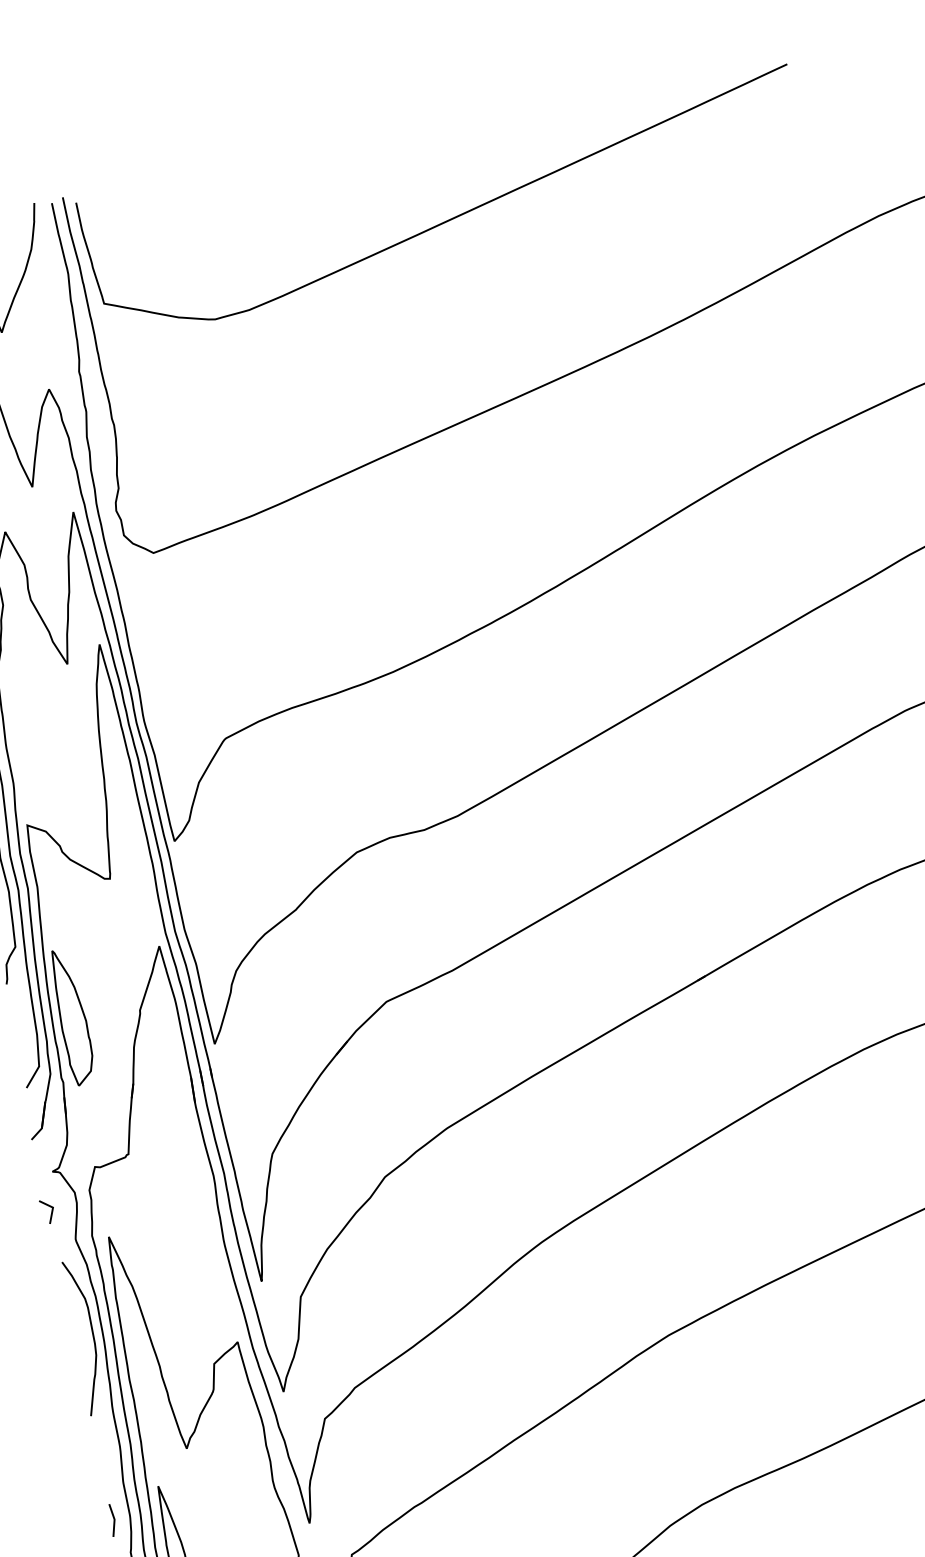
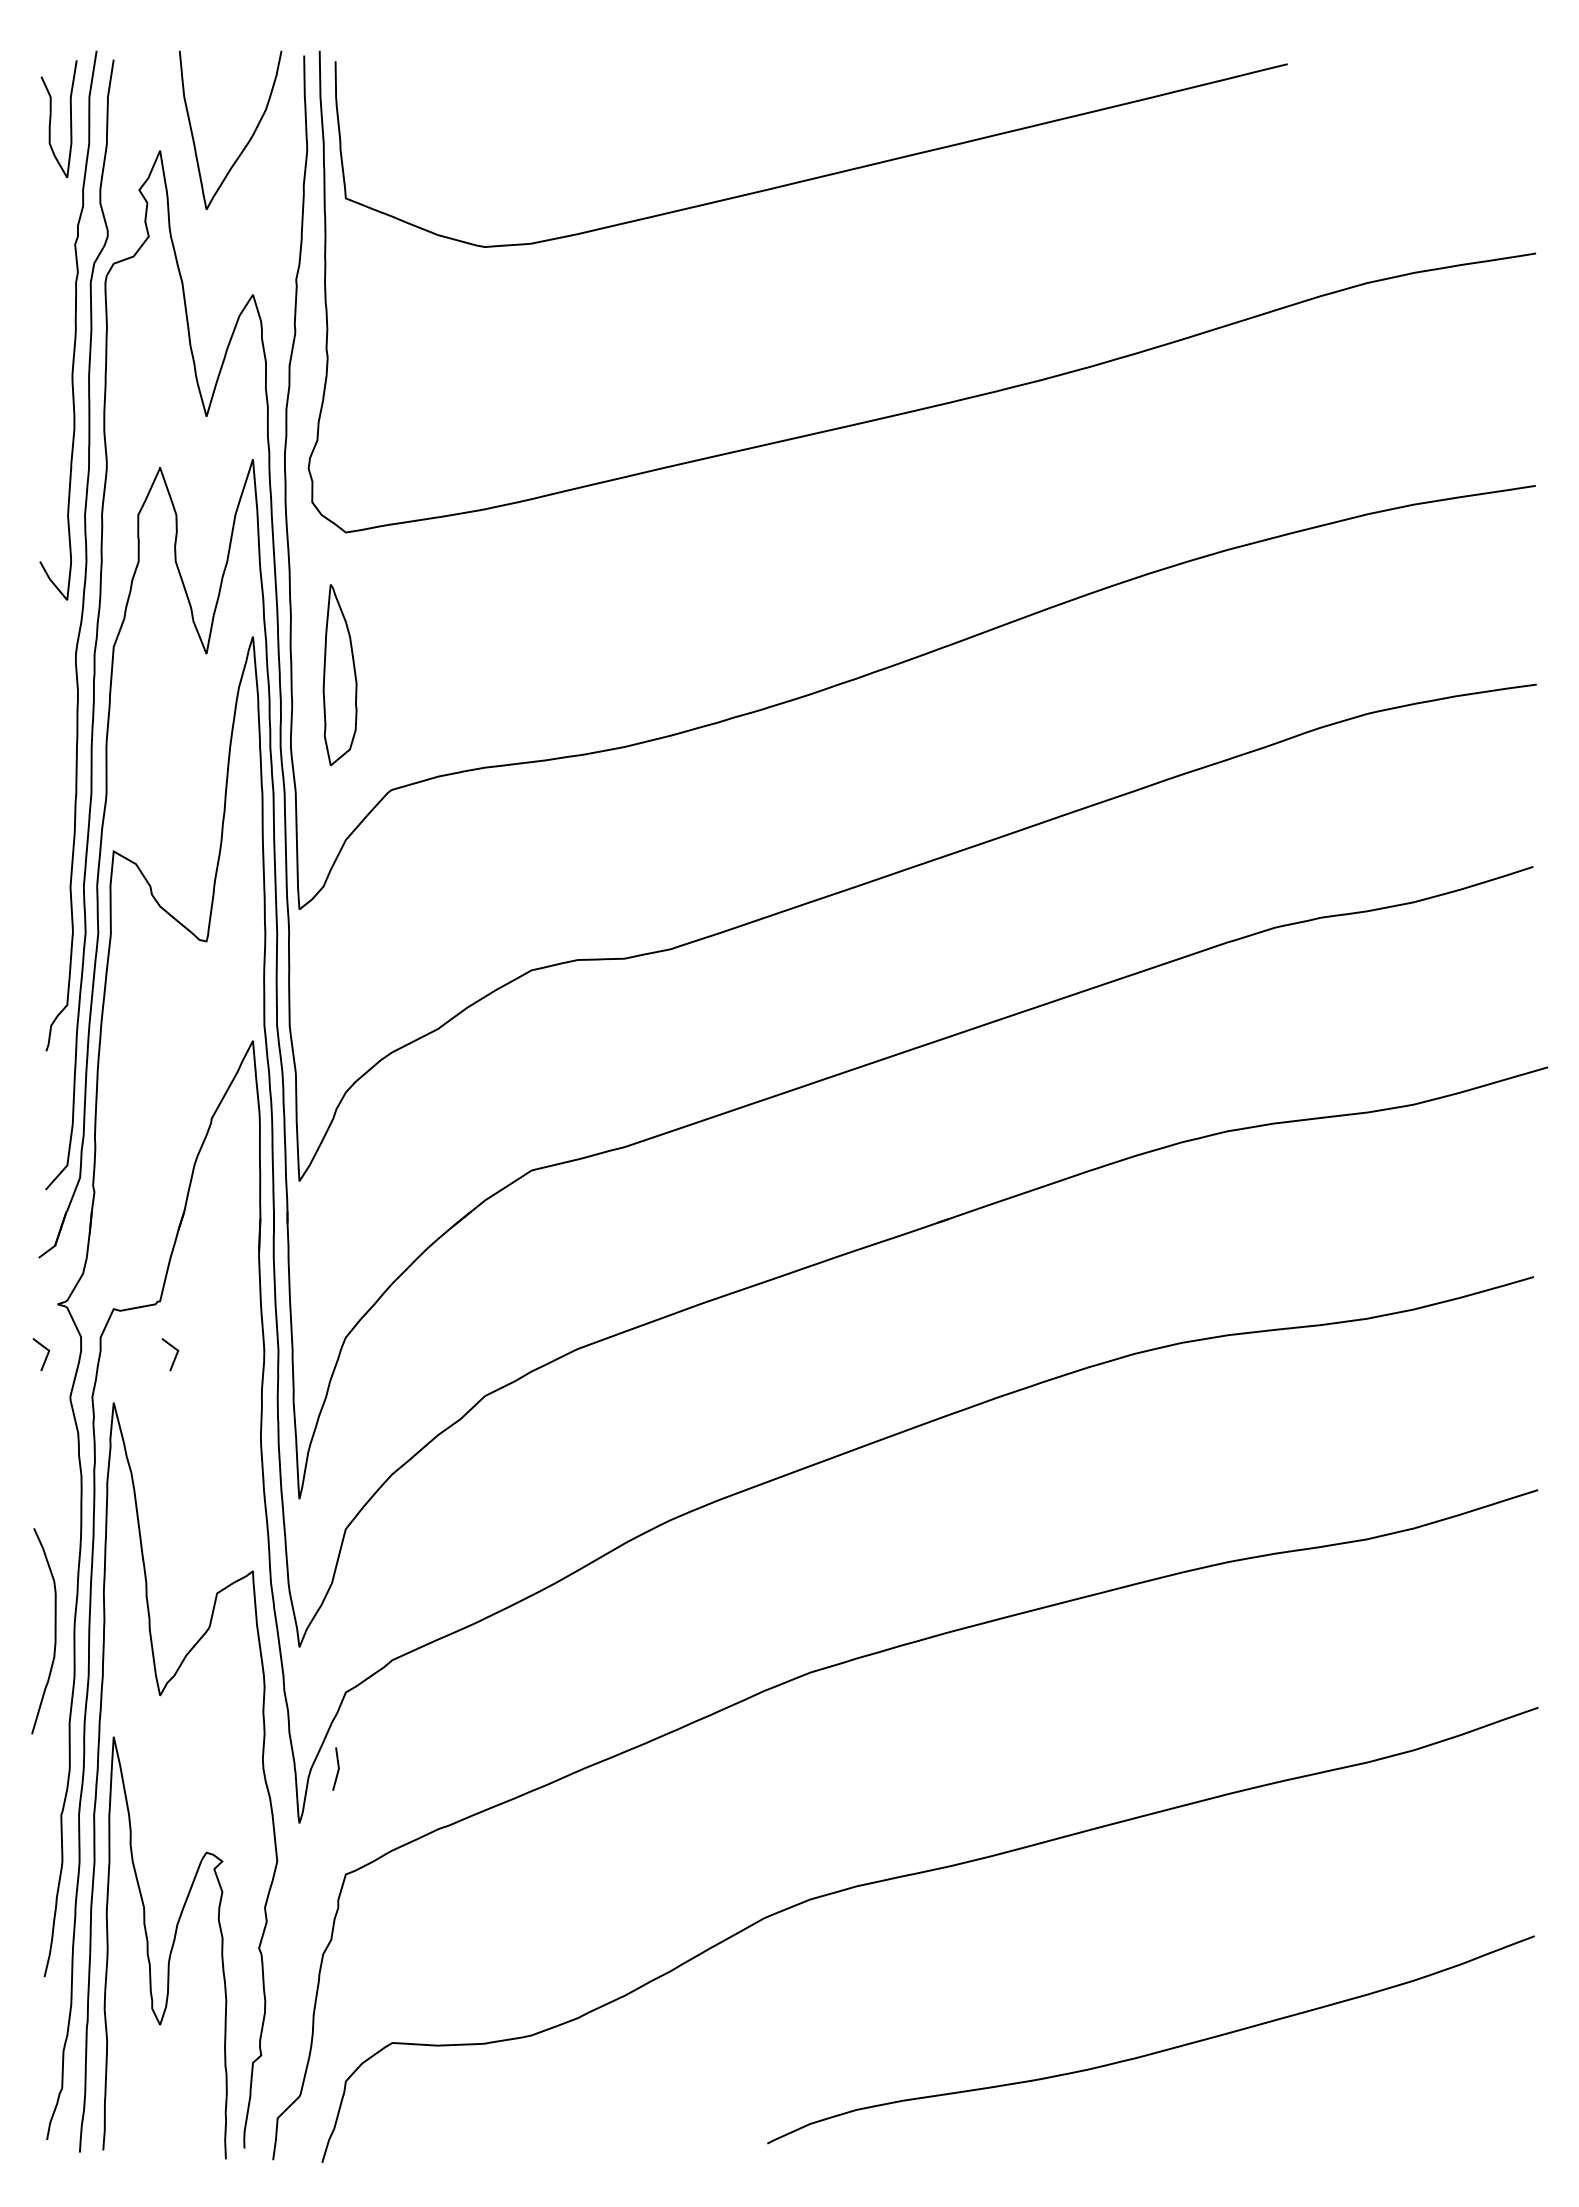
part: (72, 1016) -> (339, 674), moved
line: (147, 1191) -> (175, 1354), added
curve: (92, 1336) -> (54, 1631), moved
line: (113, 1518) -> (337, 1767), moved

